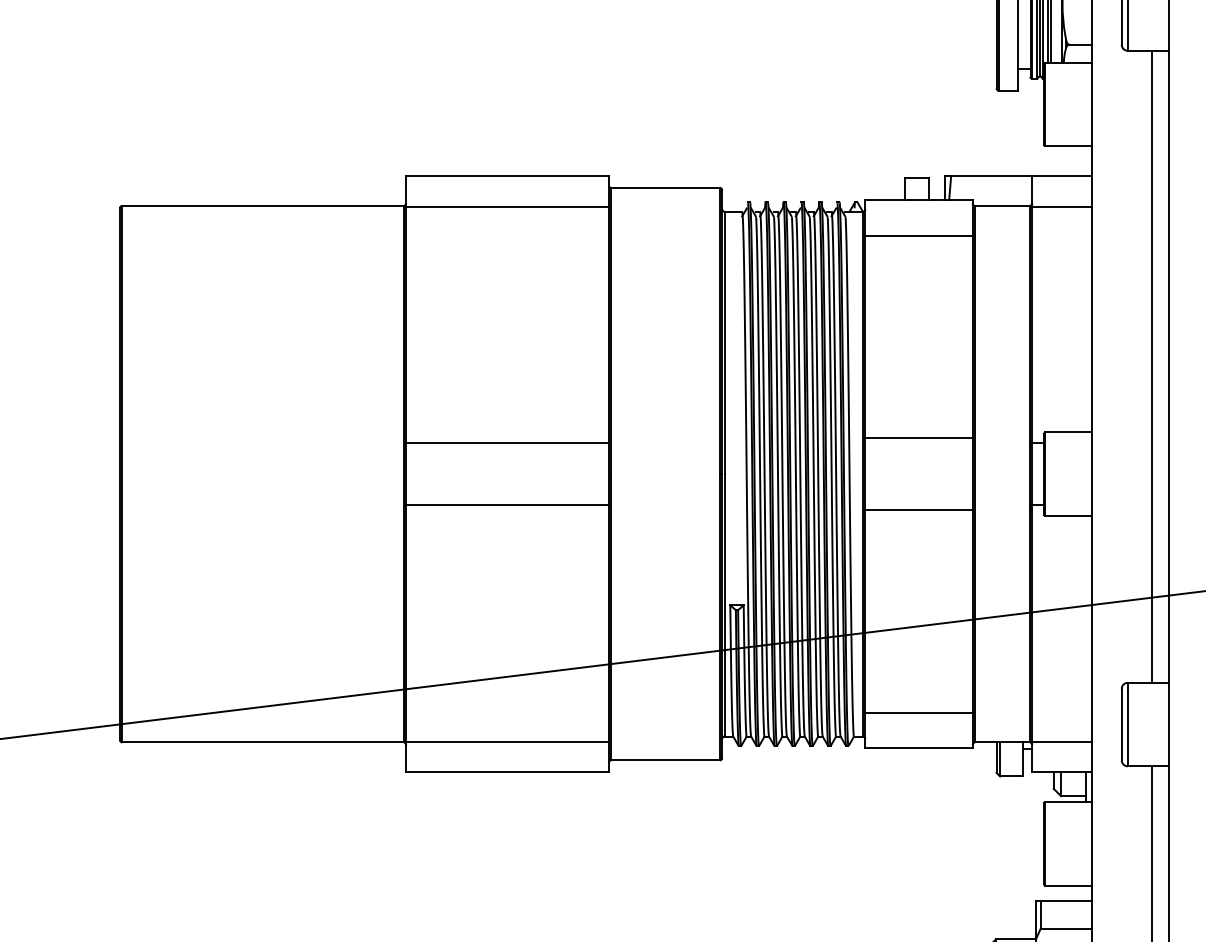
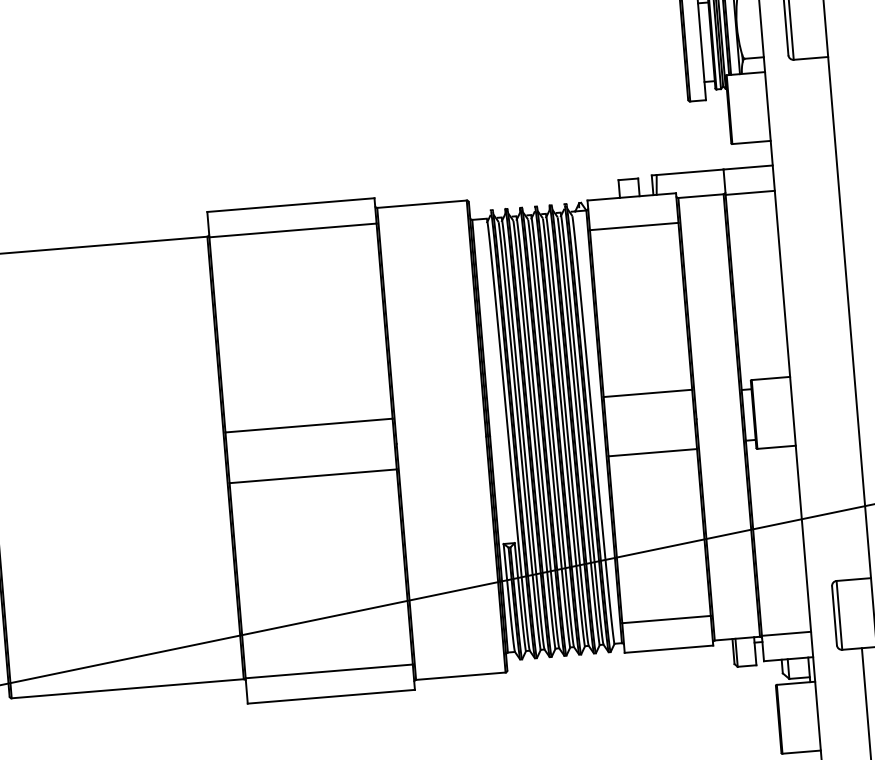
line: (1151, 366) -> (834, 318), removed

